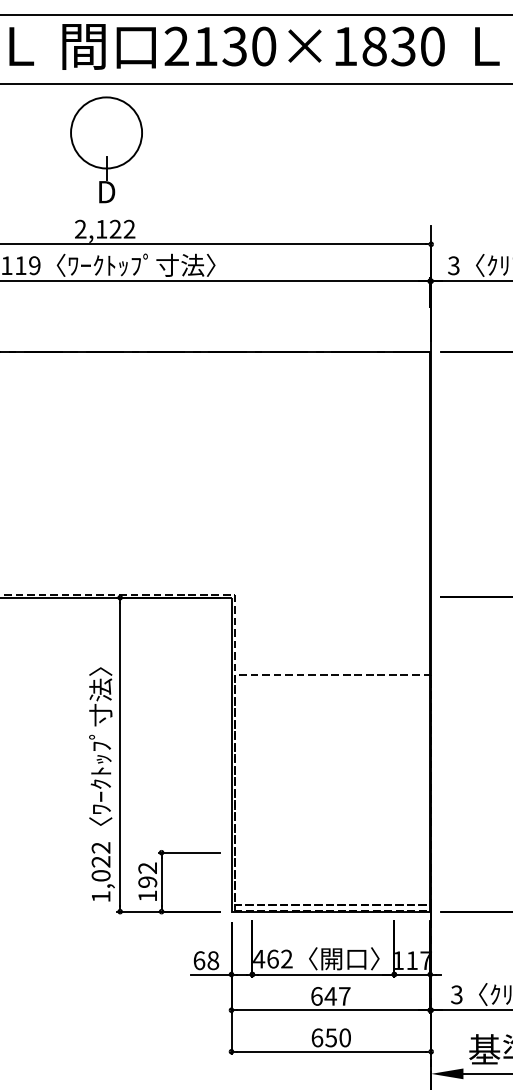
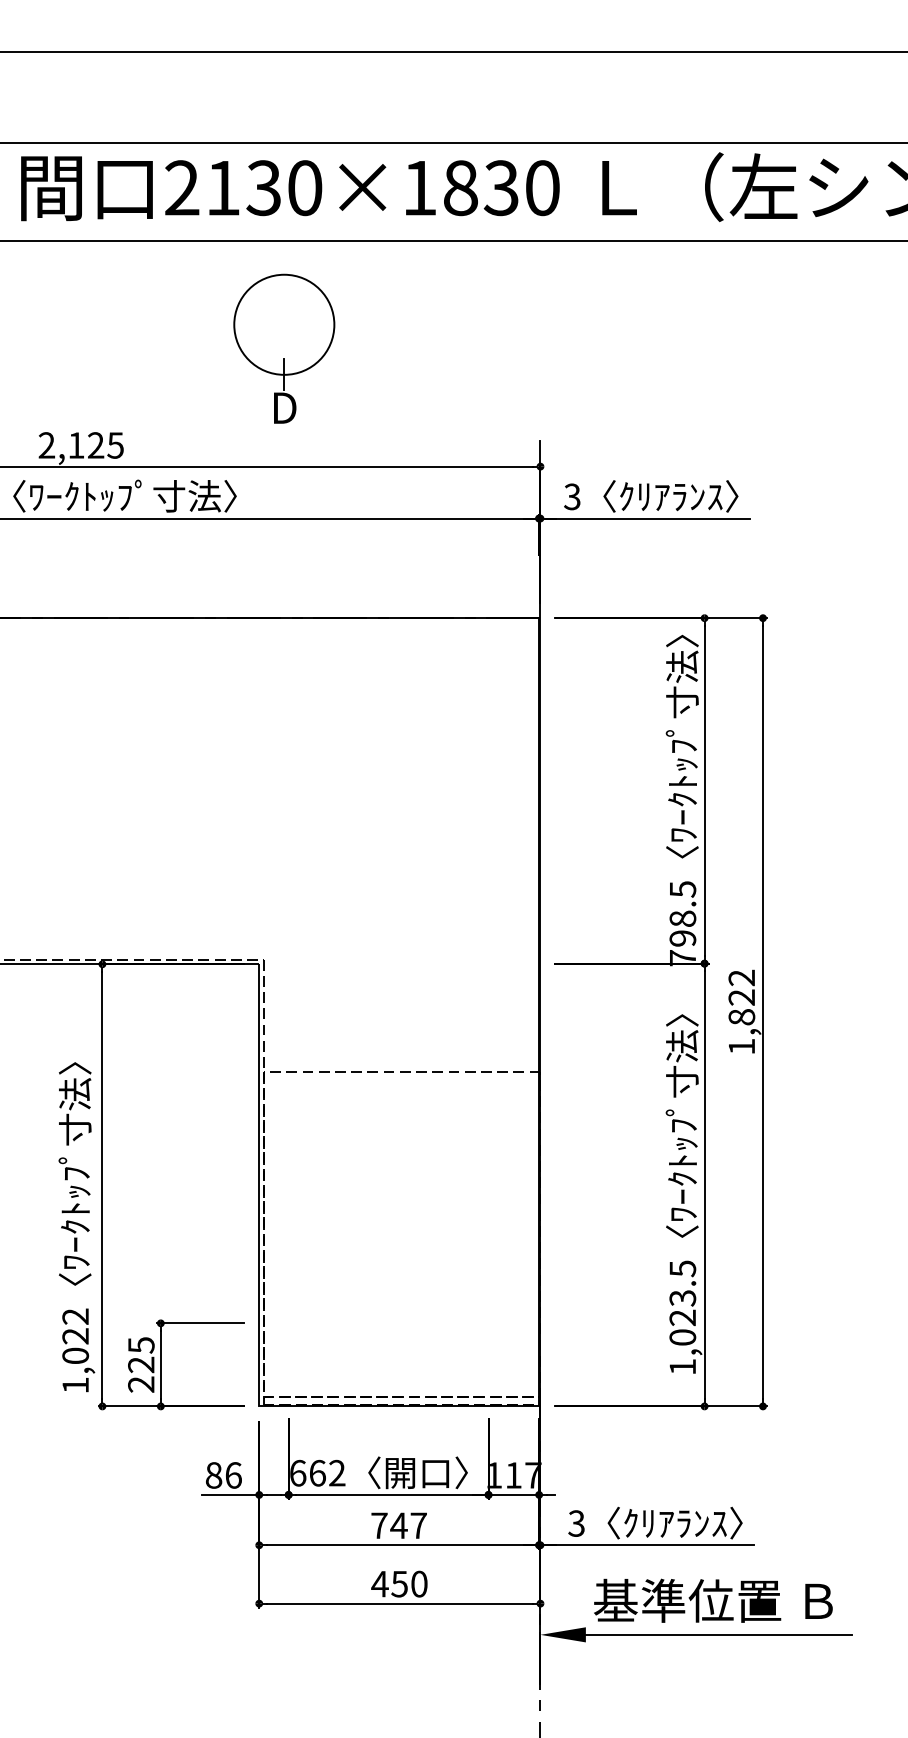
part: (106, 149) -> (284, 348), moved
text: (129, 229) -> (115, 445), 2,122 -> 2,125
text: (147, 881) -> (141, 1364), 192 -> 225
text: (259, 958) -> (298, 1472), 462 -> 662
text: (206, 960) -> (223, 1475), 68 -> 86
text: (316, 996) -> (379, 1525), 647 -> 747
text: (316, 1037) -> (379, 1583), 650 -> 450

